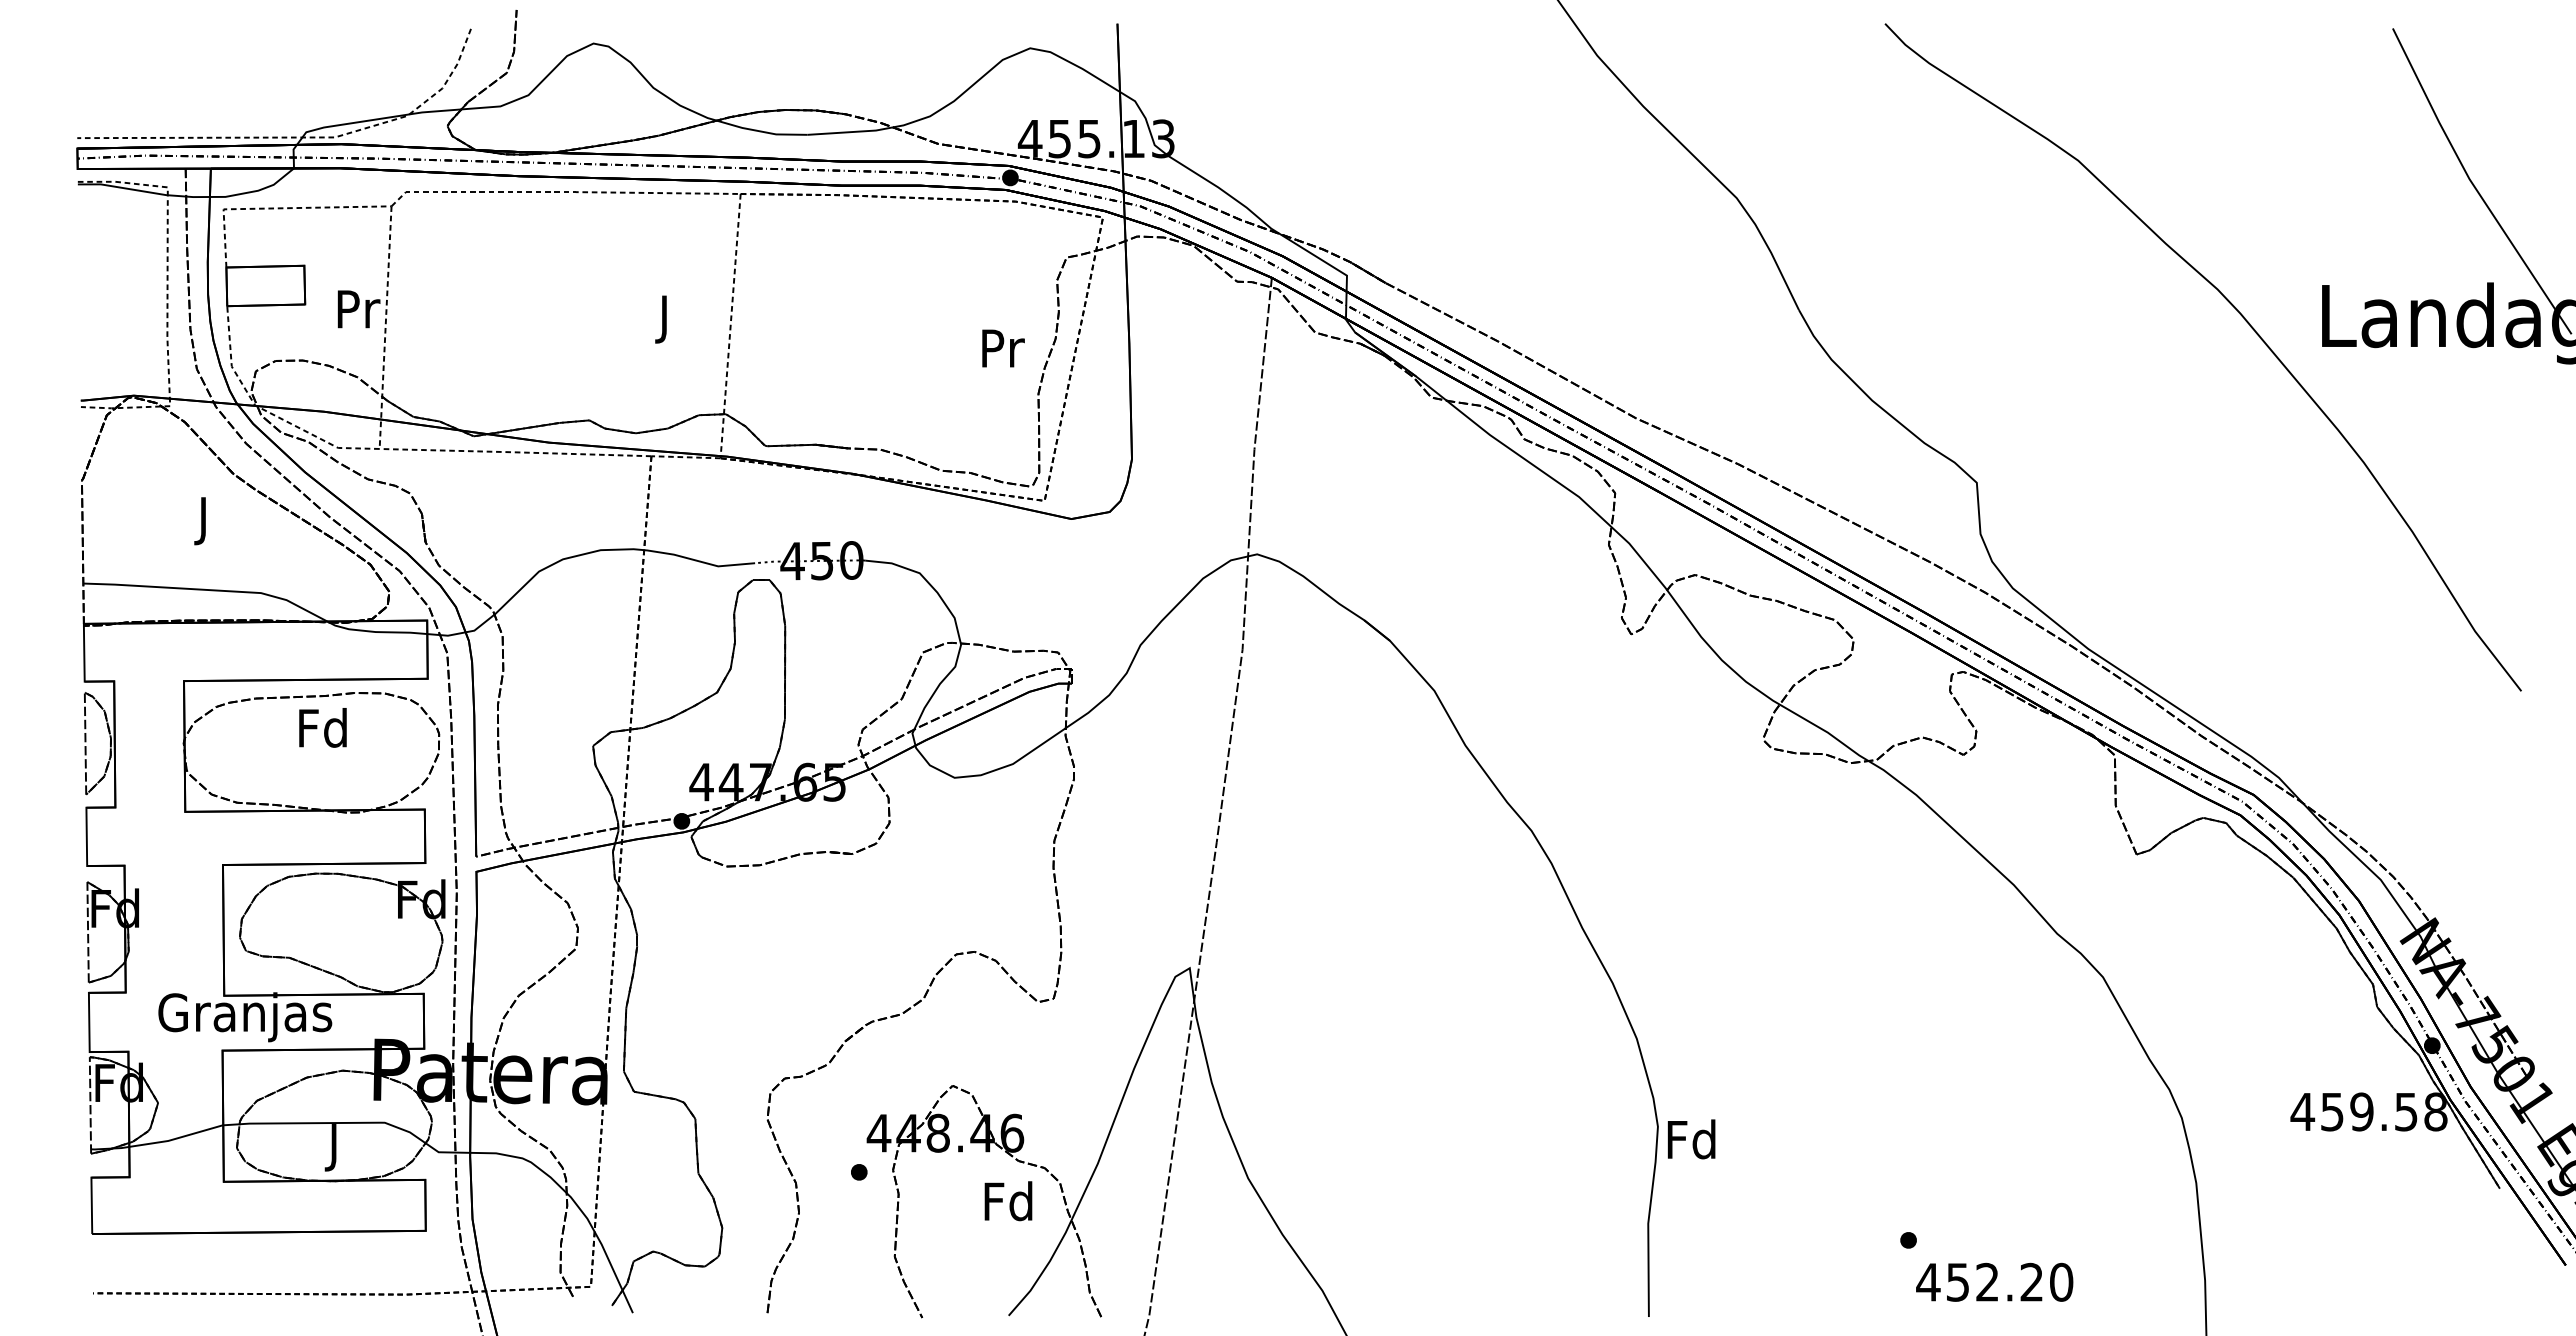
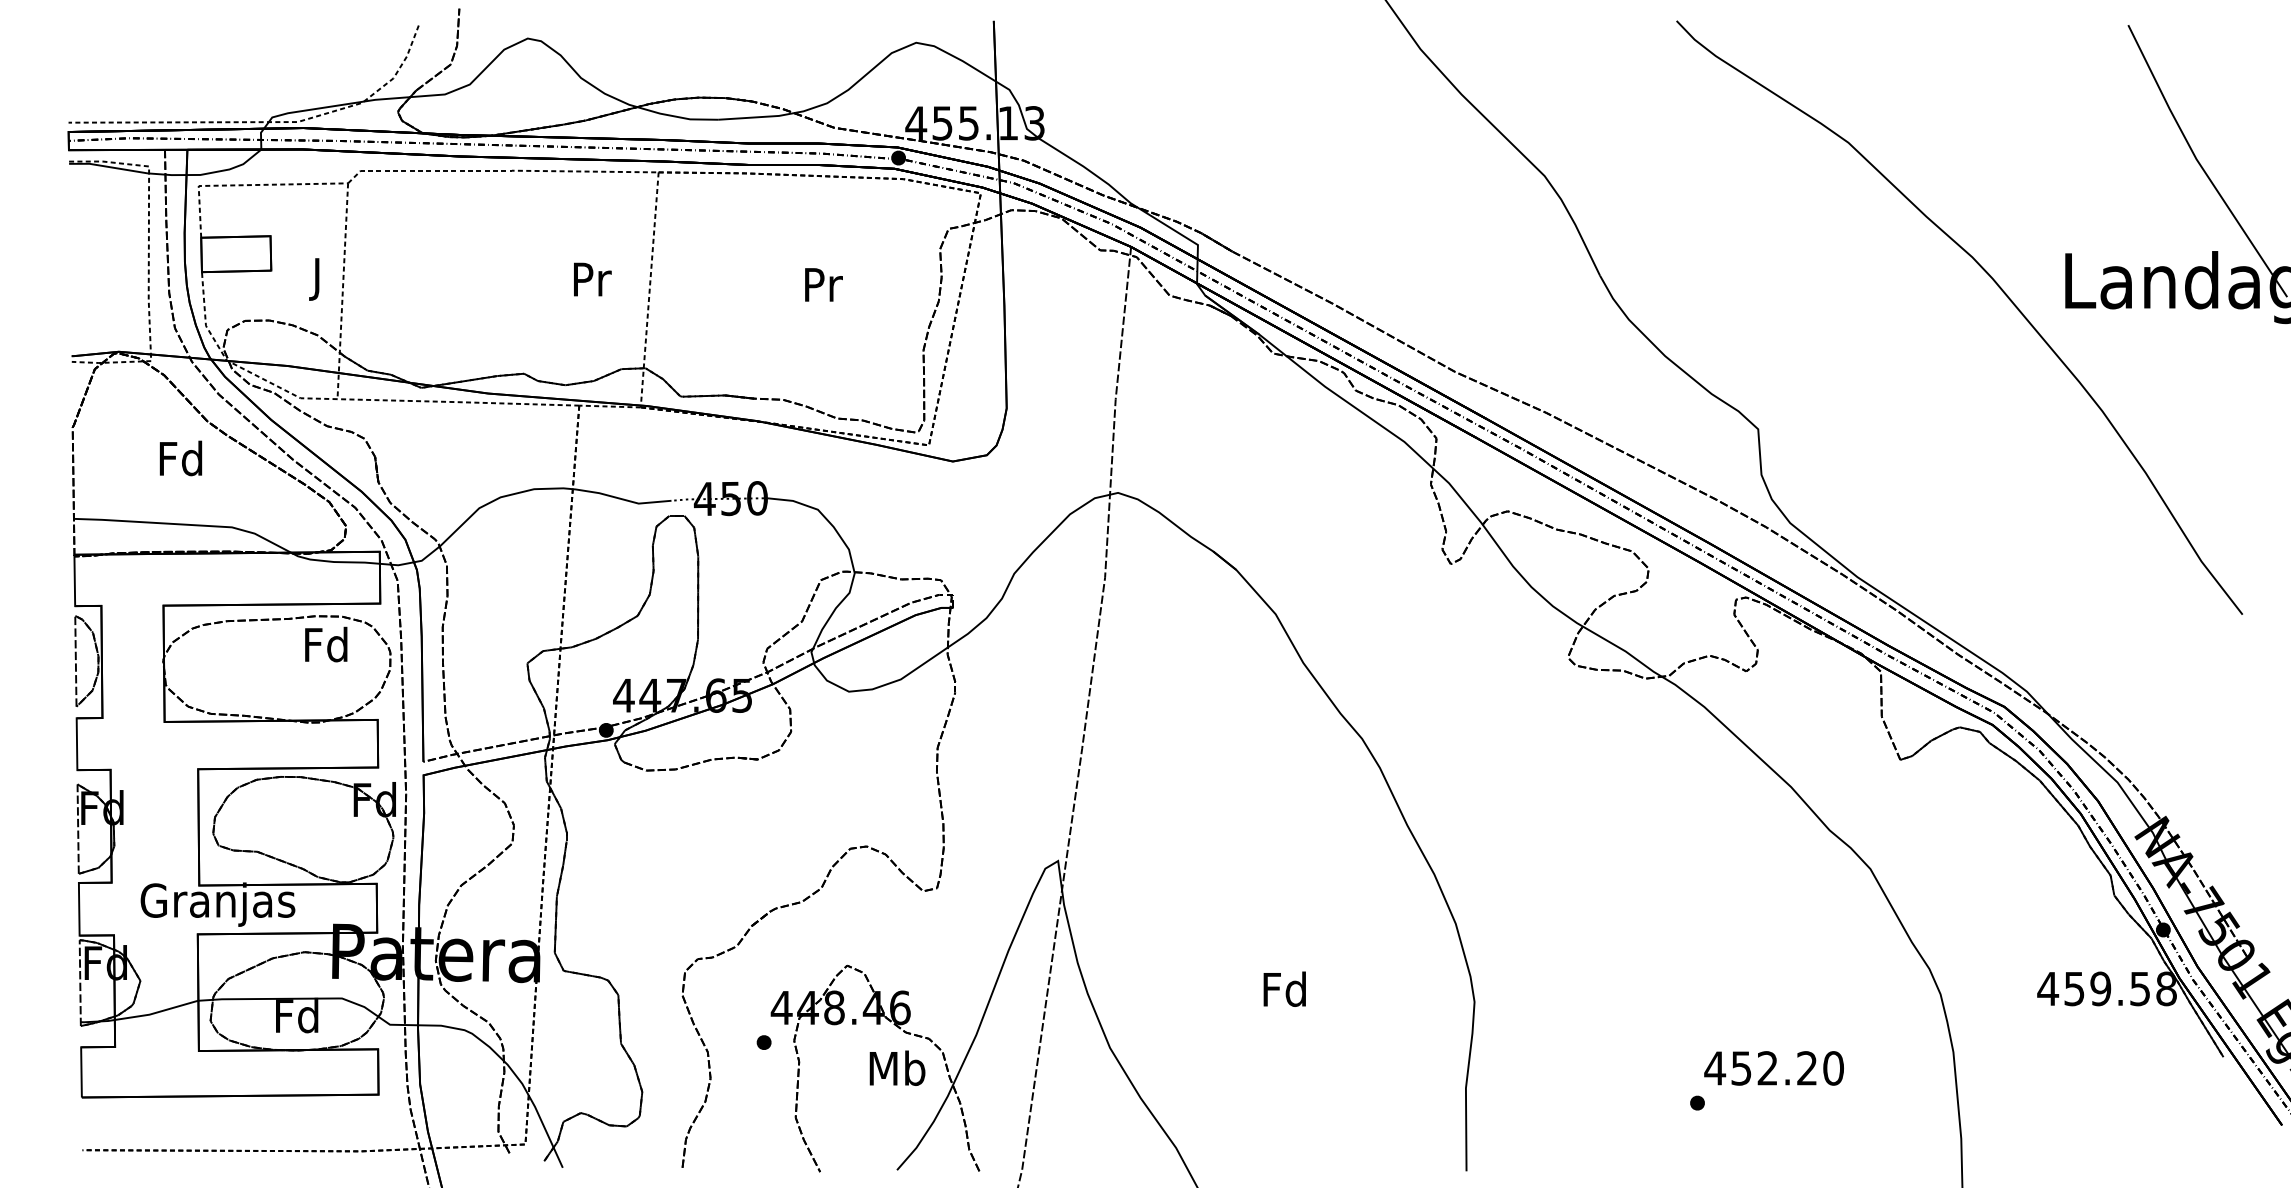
text: (358, 314) -> (318, 279), Pr -> J
text: (666, 319) -> (592, 284), J -> Pr
text: (1003, 348) -> (823, 284), moved
text: (203, 520) -> (180, 462), J -> Fd
text: (322, 727) -> (325, 644), moved
text: (1691, 1139) -> (1284, 989), moved
text: (333, 1147) -> (296, 1020), J -> Fd
text: (1009, 1201) -> (897, 1068), Fd -> Mb
text: (1994, 1281) -> (1773, 1067), moved

